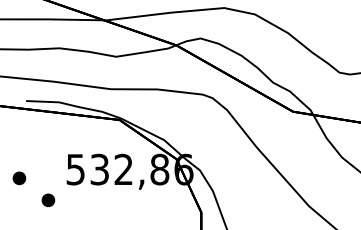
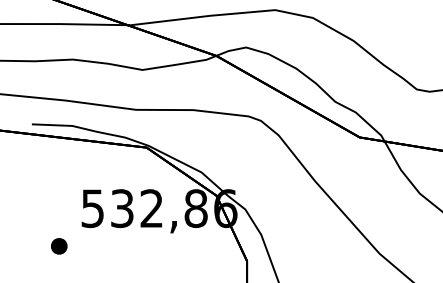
part: (19, 177) -> (23, 218), removed

